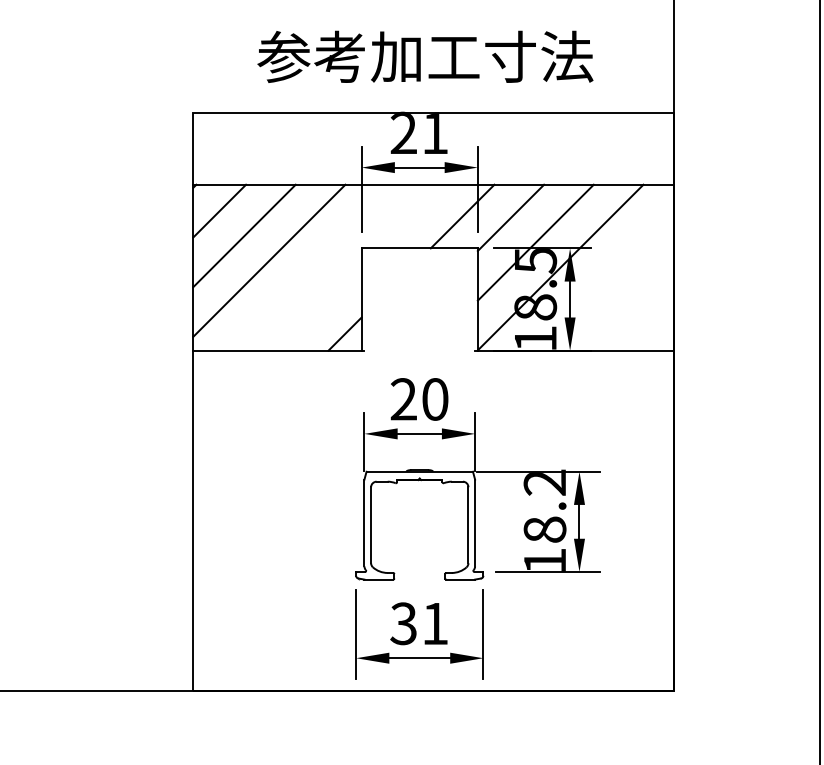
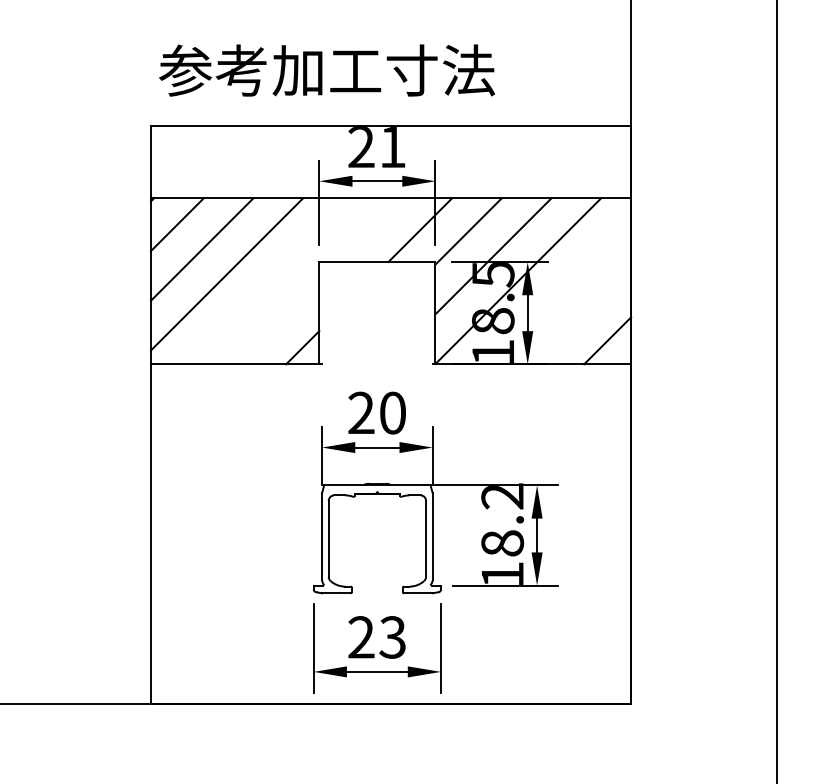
text: (424, 56) -> (326, 70), moved
line: (649, 326) -> (607, 340), added
text: (418, 623) -> (376, 637), 31 -> 23

